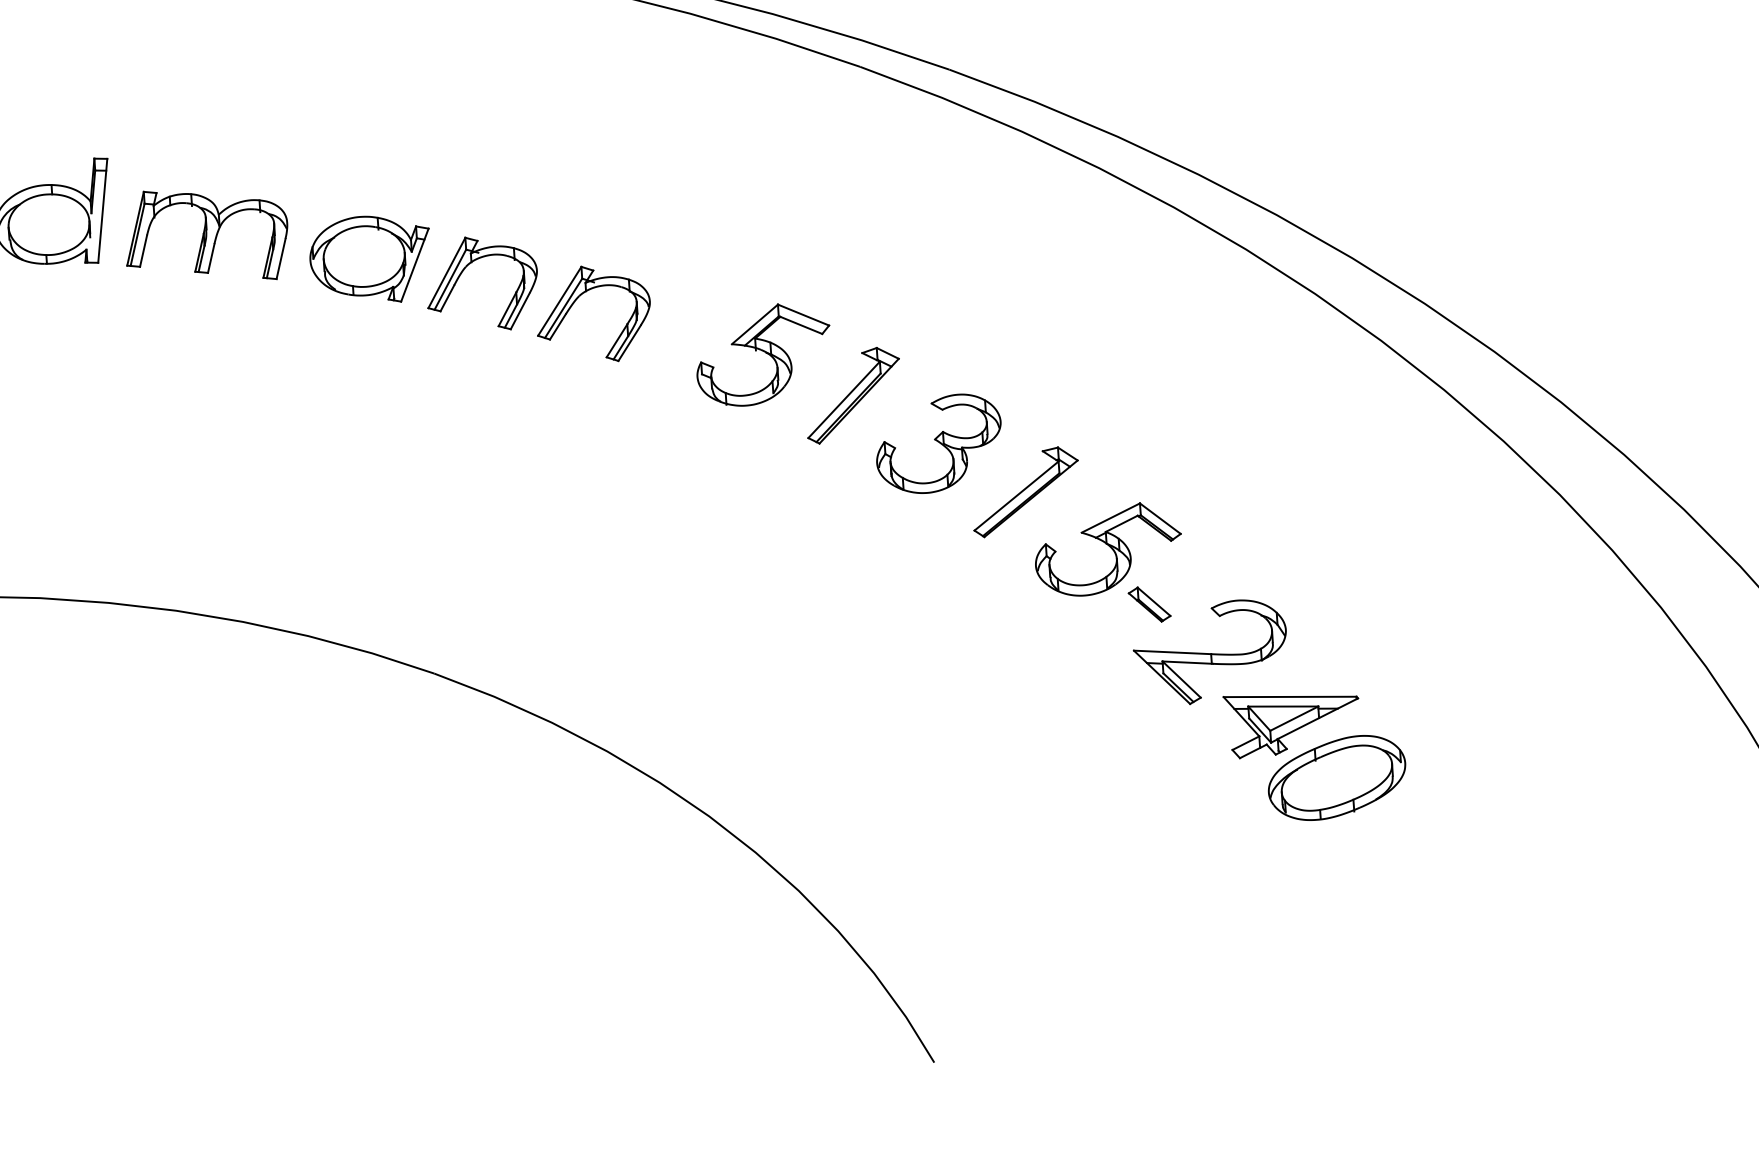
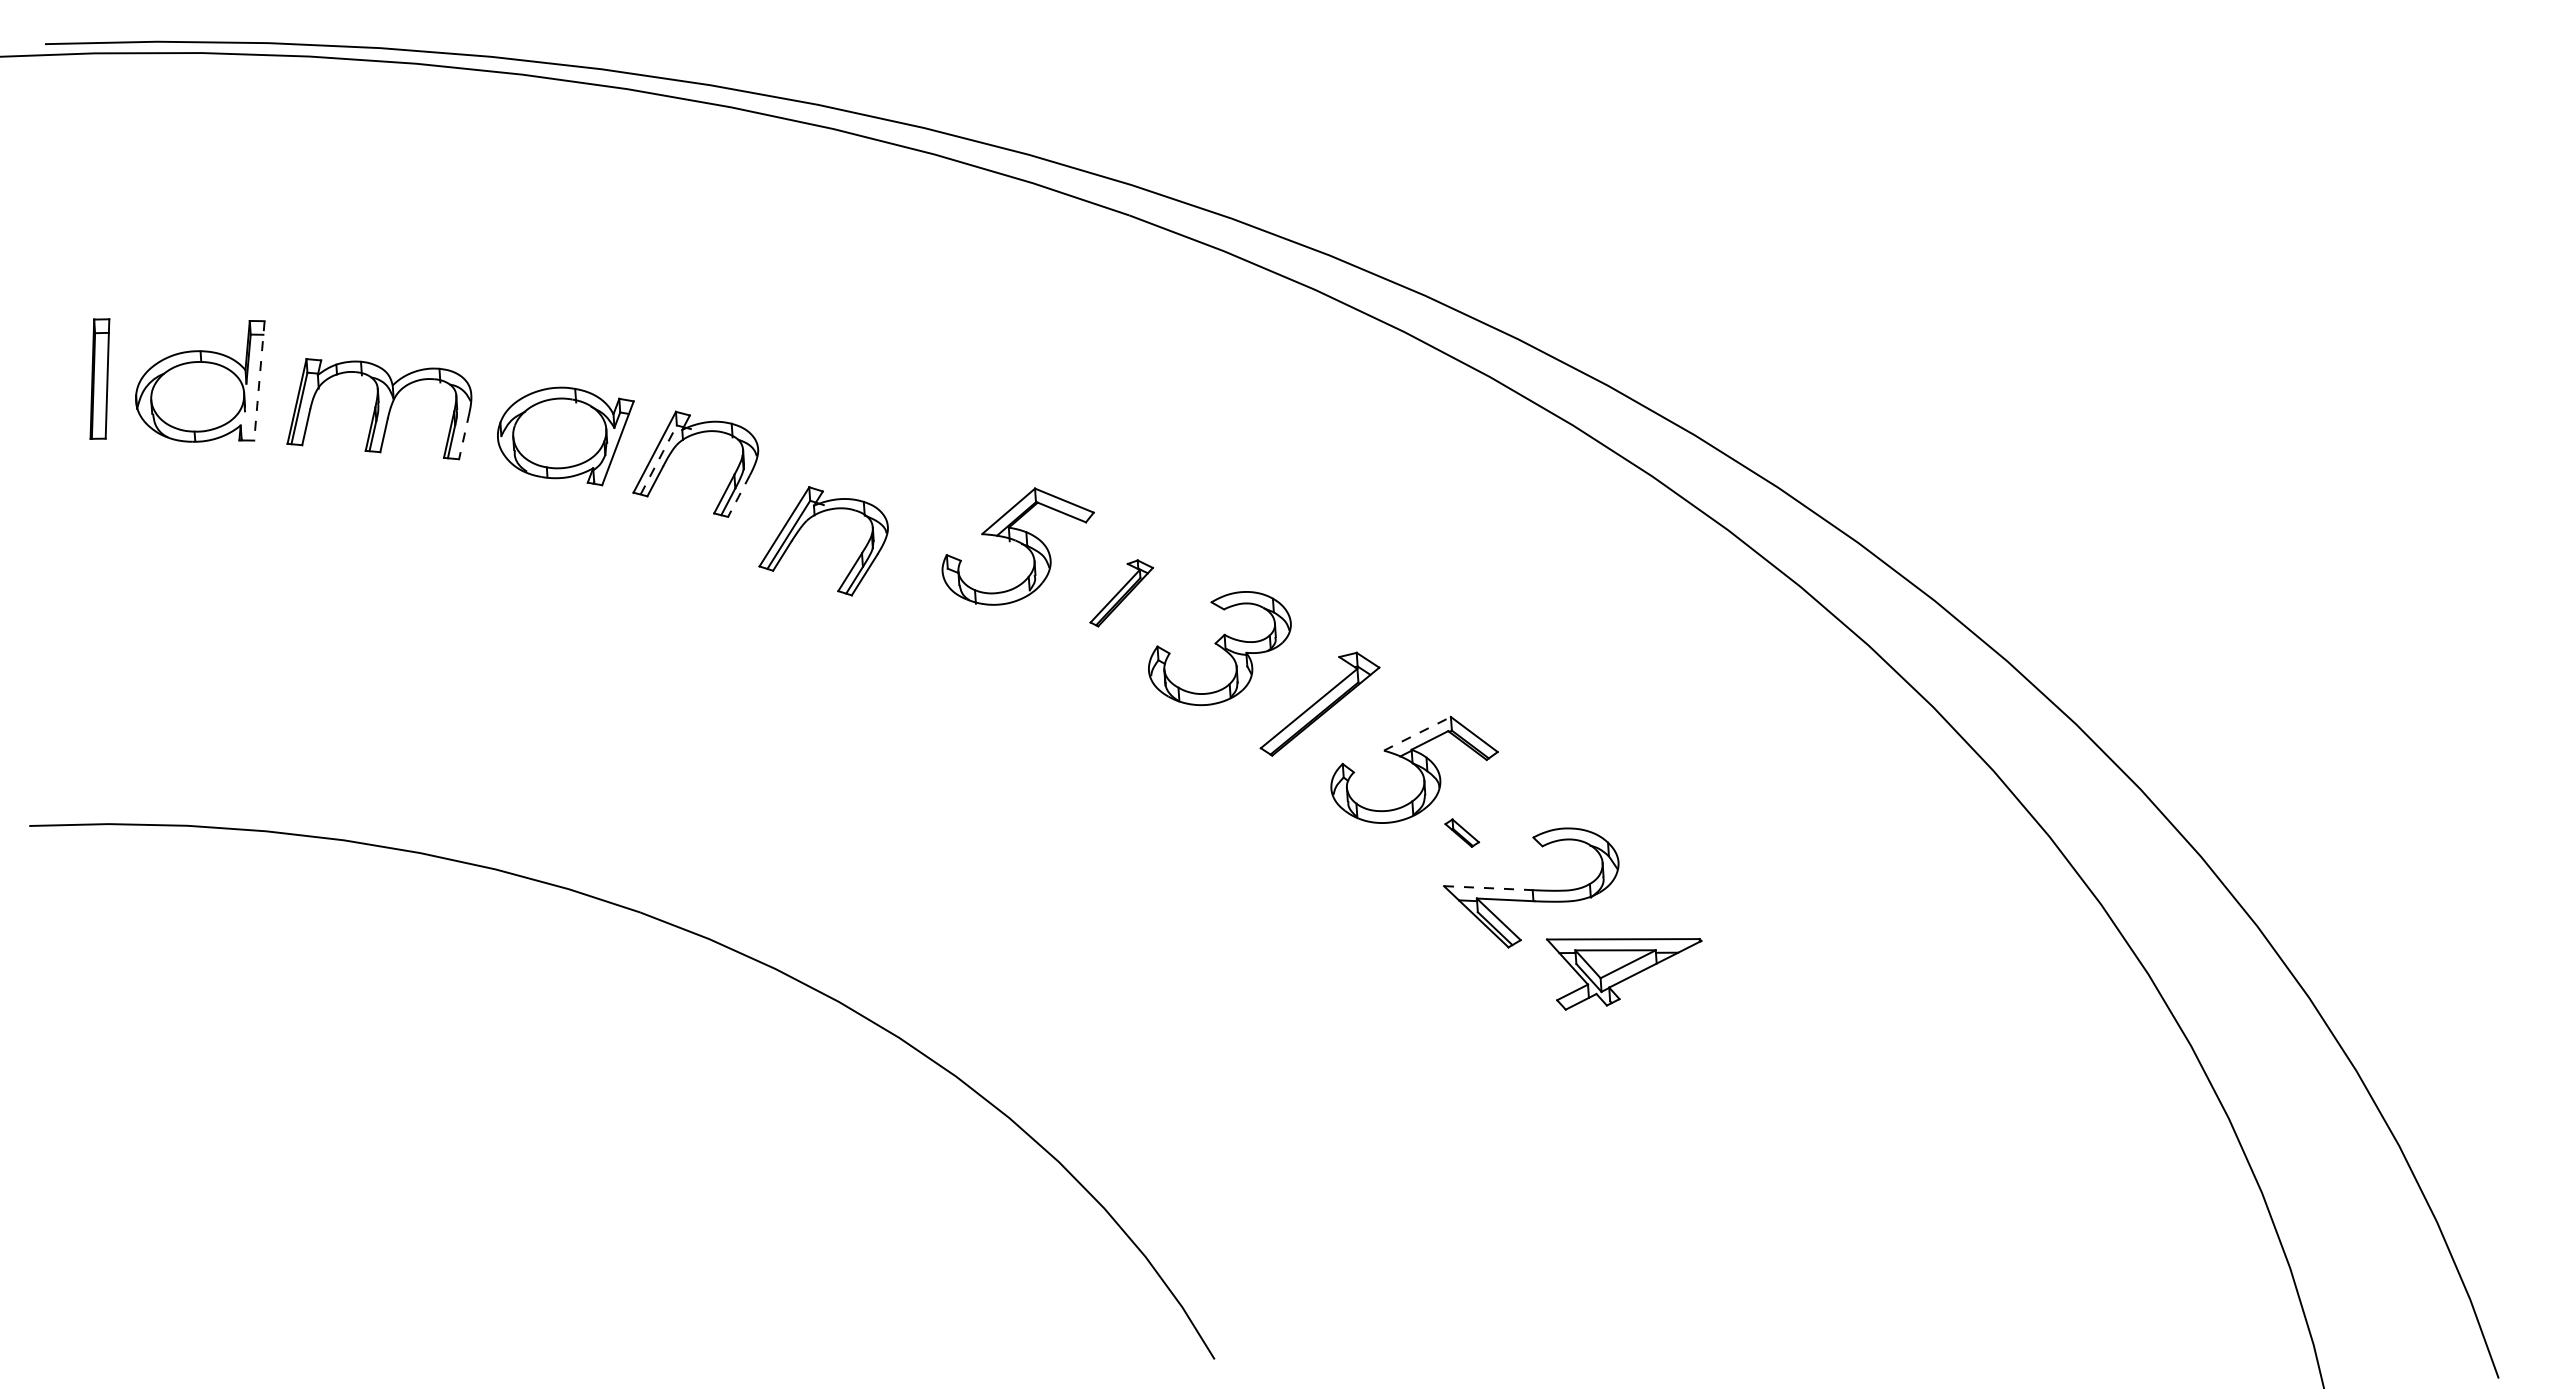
line: (102, 210) -> (259, 380), solid -> dashed
line: (281, 259) -> (464, 436), solid -> dashed
line: (450, 280) -> (658, 460), solid -> dashed
part: (575, 301) -> (802, 527), moved
line: (520, 311) -> (739, 496), solid -> dashed
part: (853, 395) -> (1121, 593), size x0.6
line: (1110, 517) -> (1417, 733), solid -> dashed
part: (1150, 603) -> (1462, 832), size x0.7
line: (1172, 652) -> (1488, 888), solid -> dashed
part: (1337, 778) -> (1677, 1032), removed

